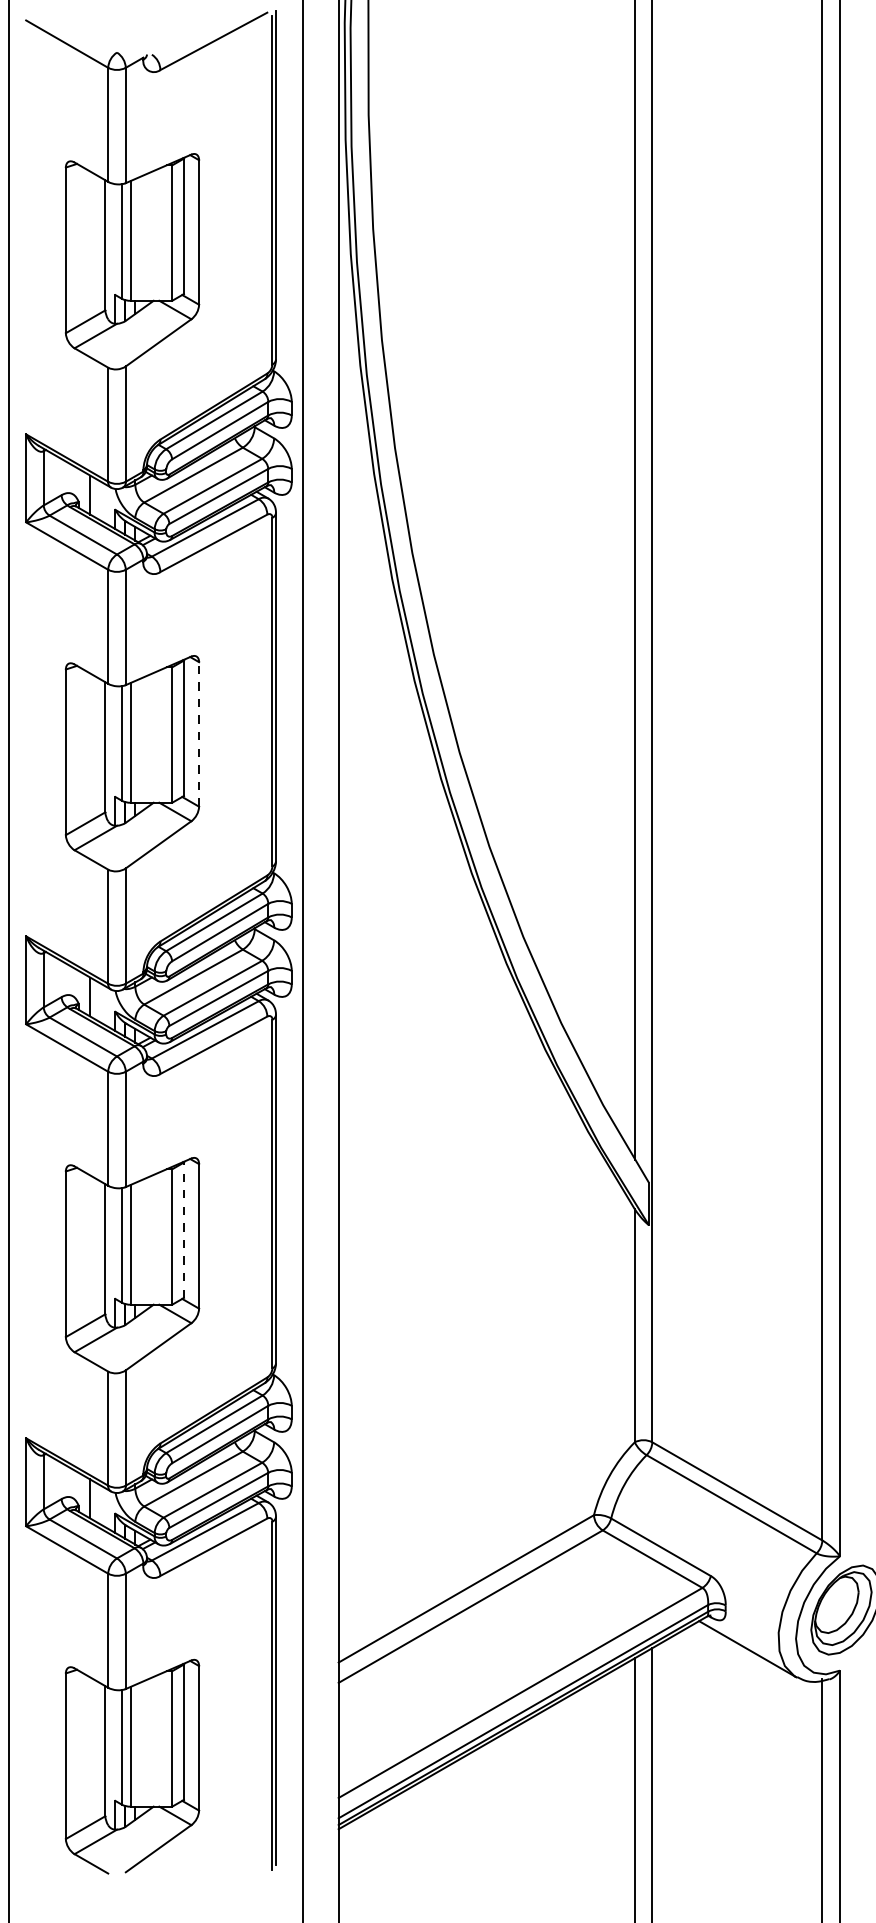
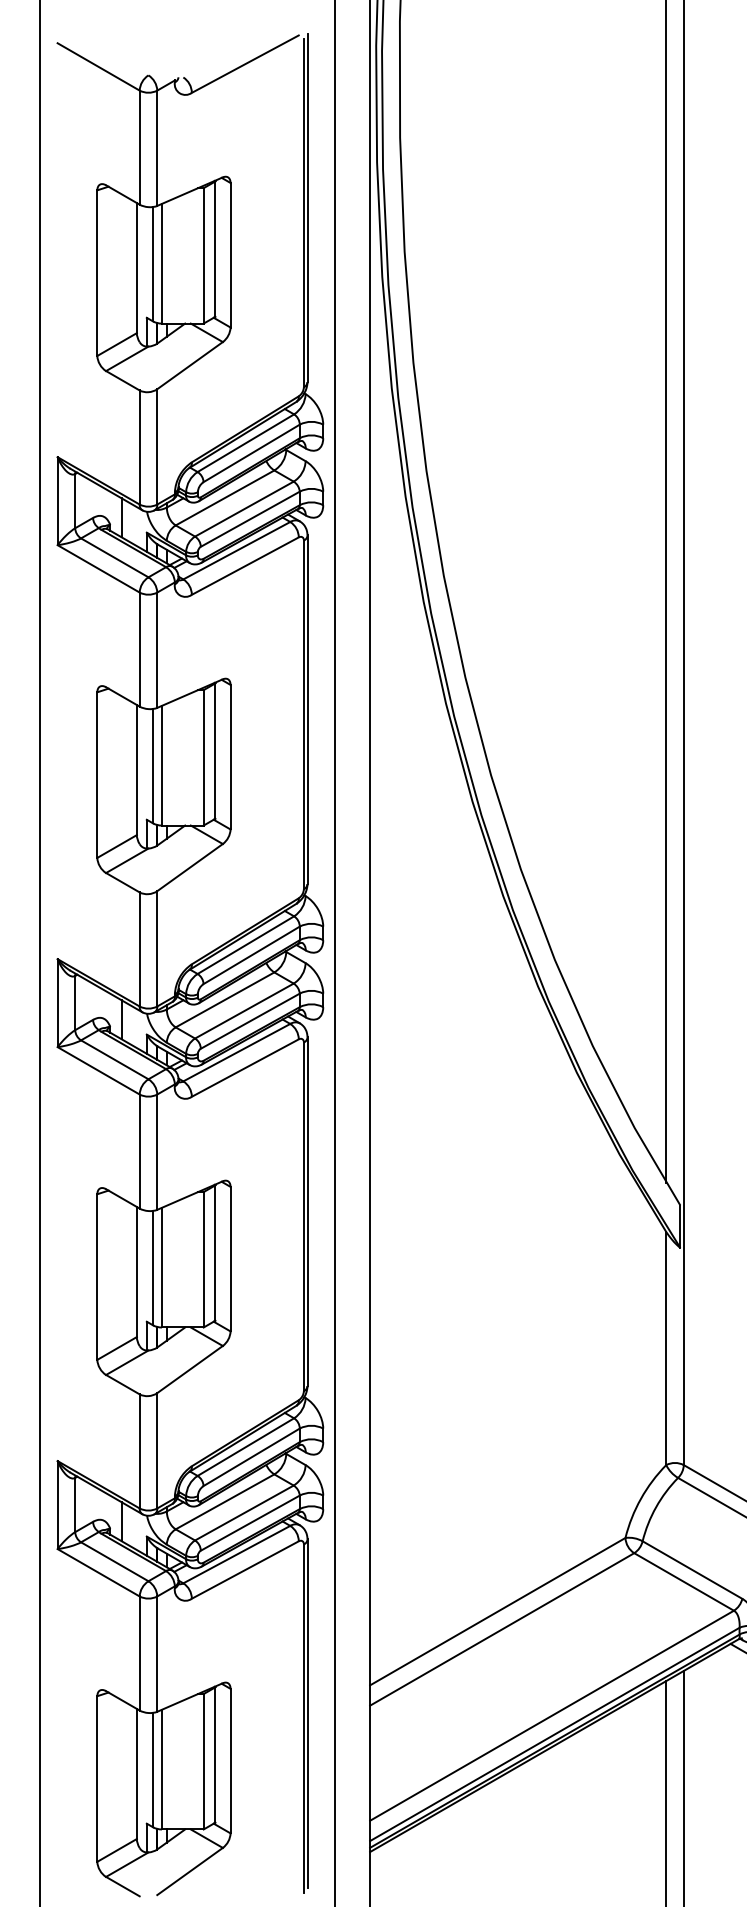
line: (199, 733) -> (230, 756), dashed -> solid
line: (183, 1230) -> (214, 1253), dashed -> solid

